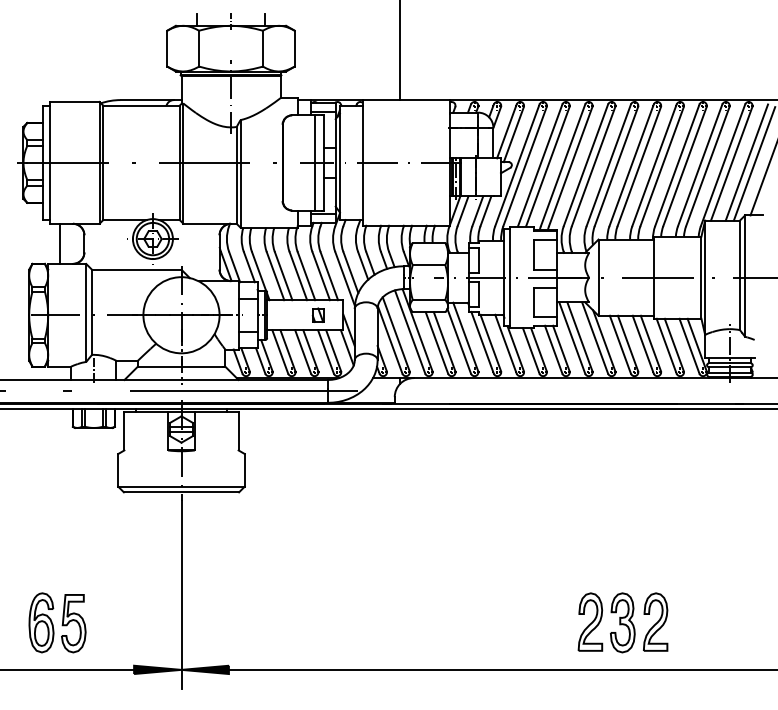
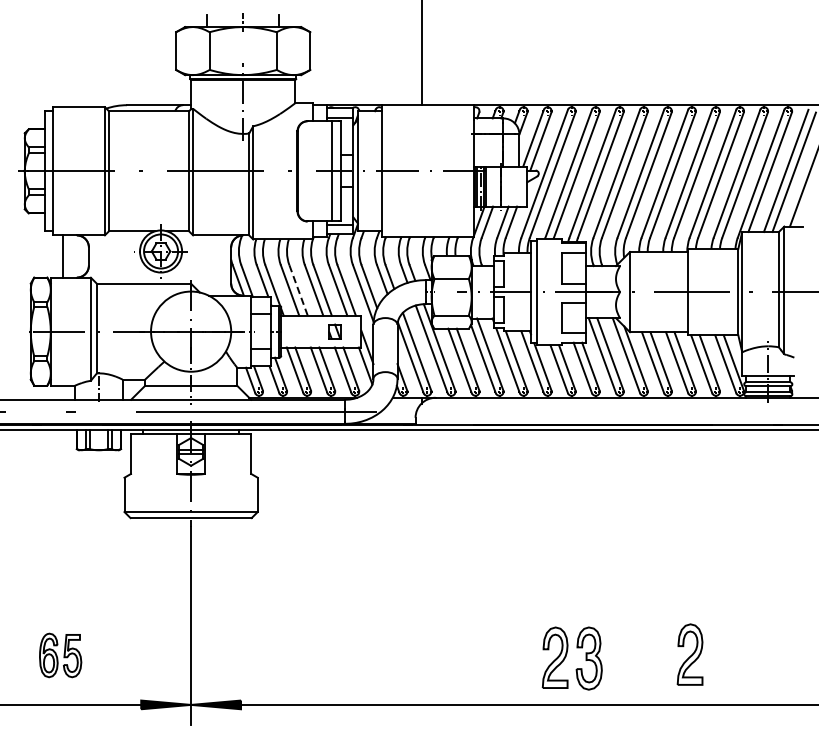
line: (283, 276) -> (298, 290), solid -> dashed
part: (57, 622) -> (60, 655), size x0.7
part: (606, 622) -> (572, 658), moved

